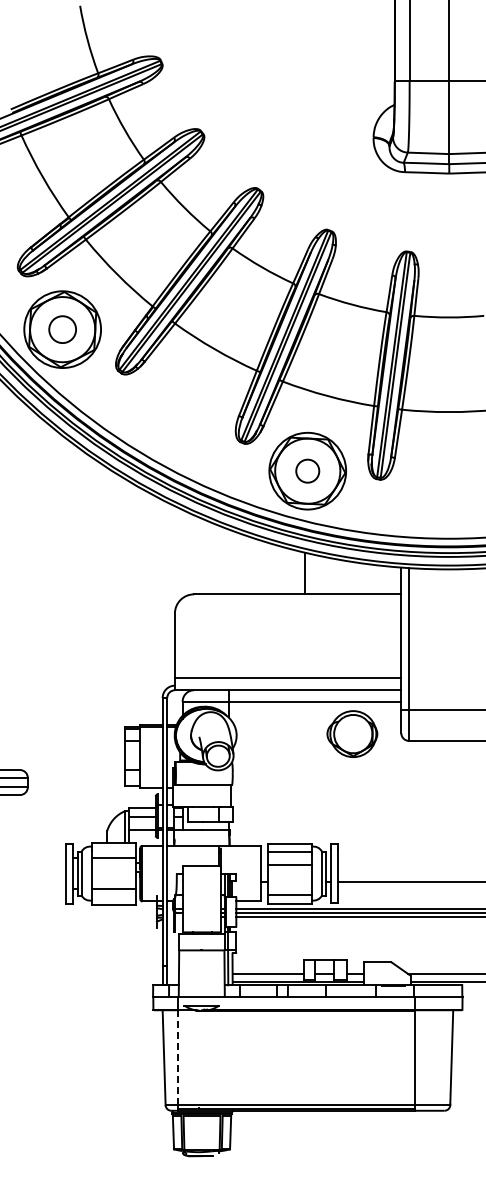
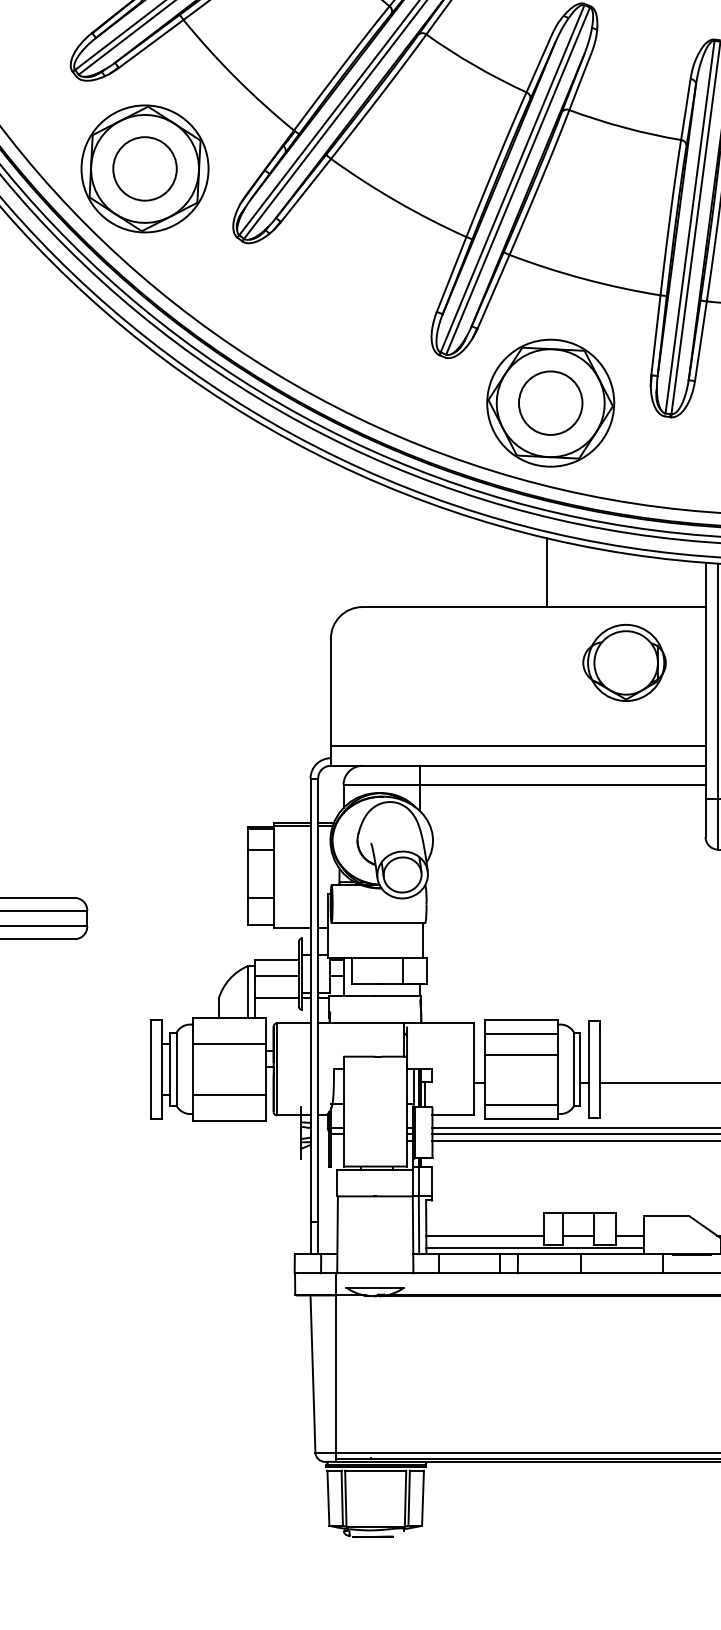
circle: (62, 329) -> (144, 168), size x1.43
circle: (307, 471) -> (550, 403), size x1.67
part: (352, 733) -> (624, 661), moved
line: (178, 1057) -> (336, 1373), dashed -> solid

